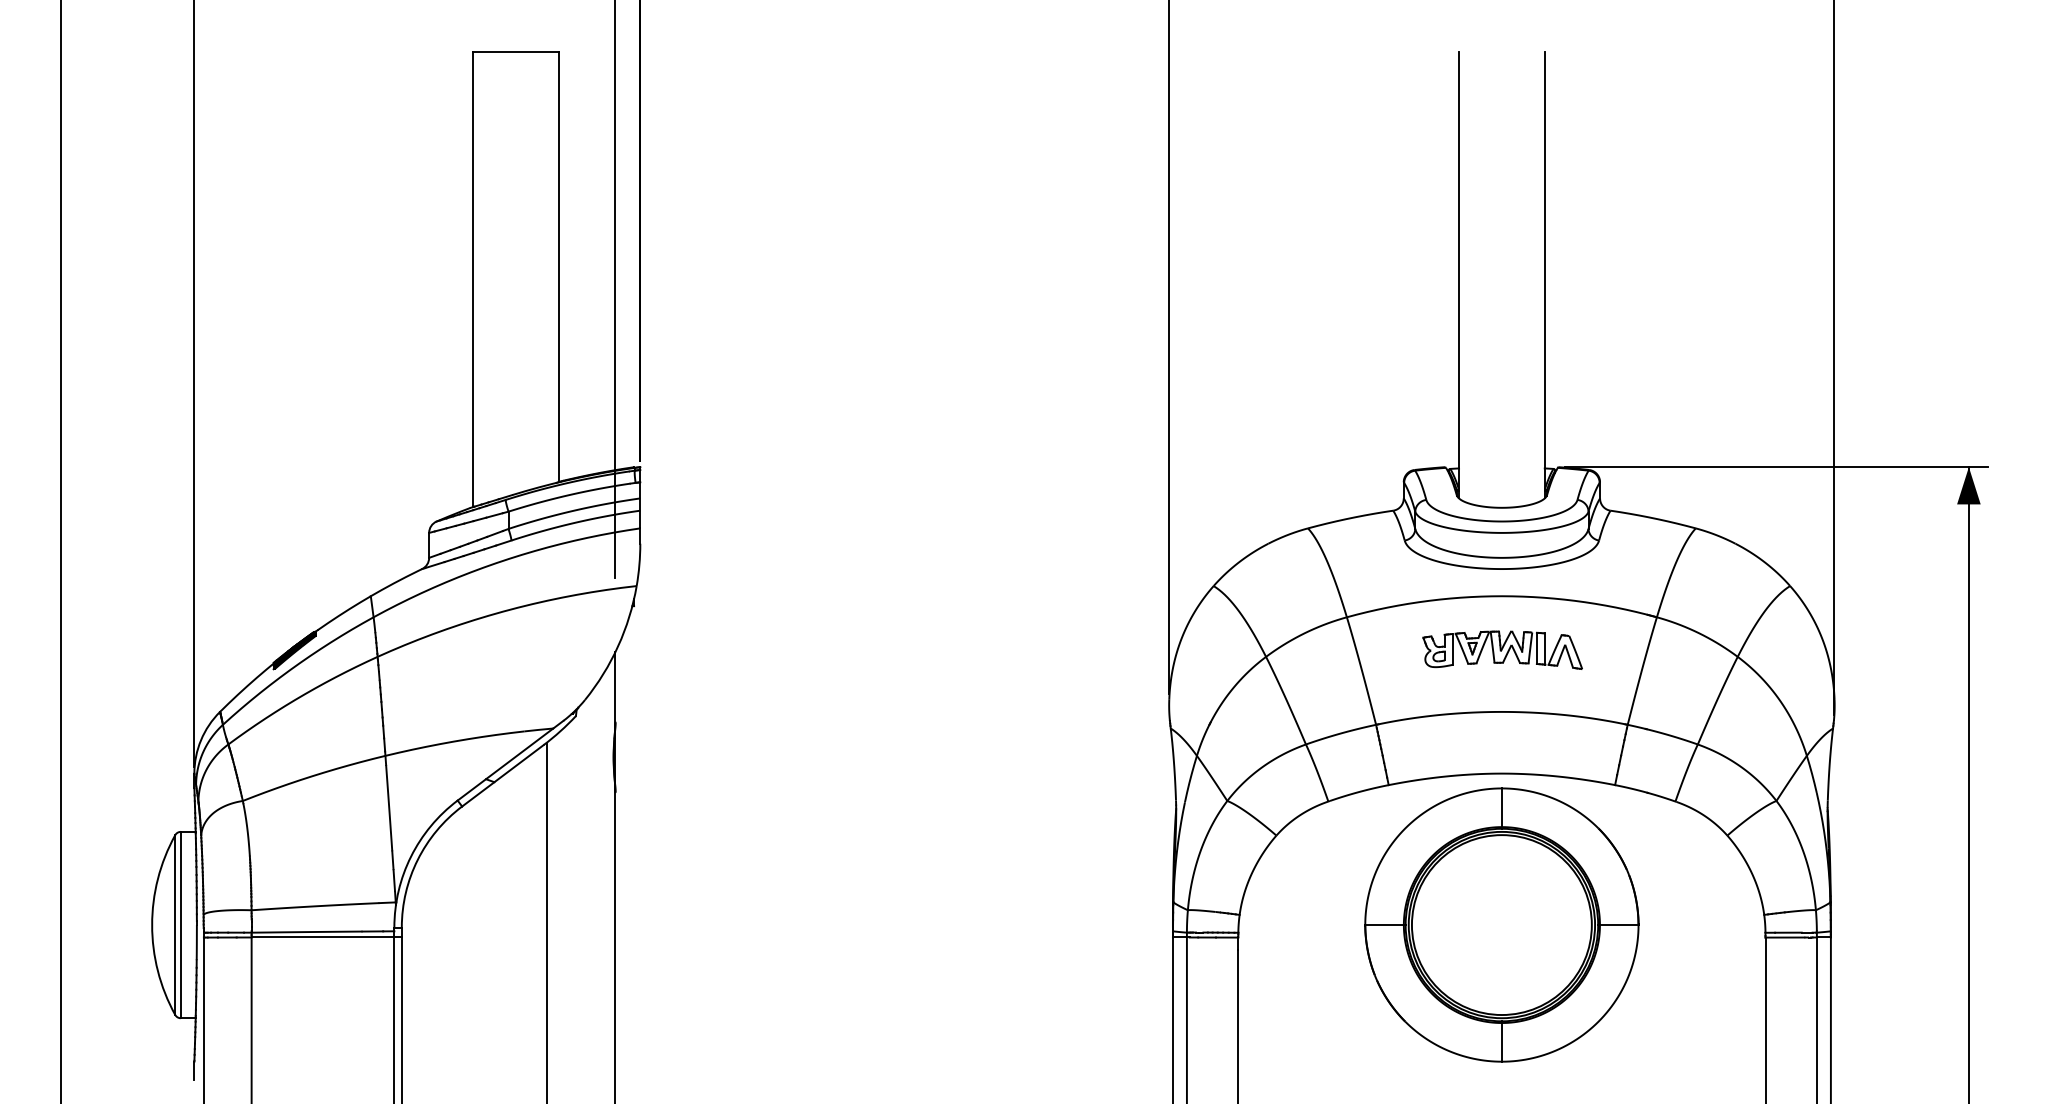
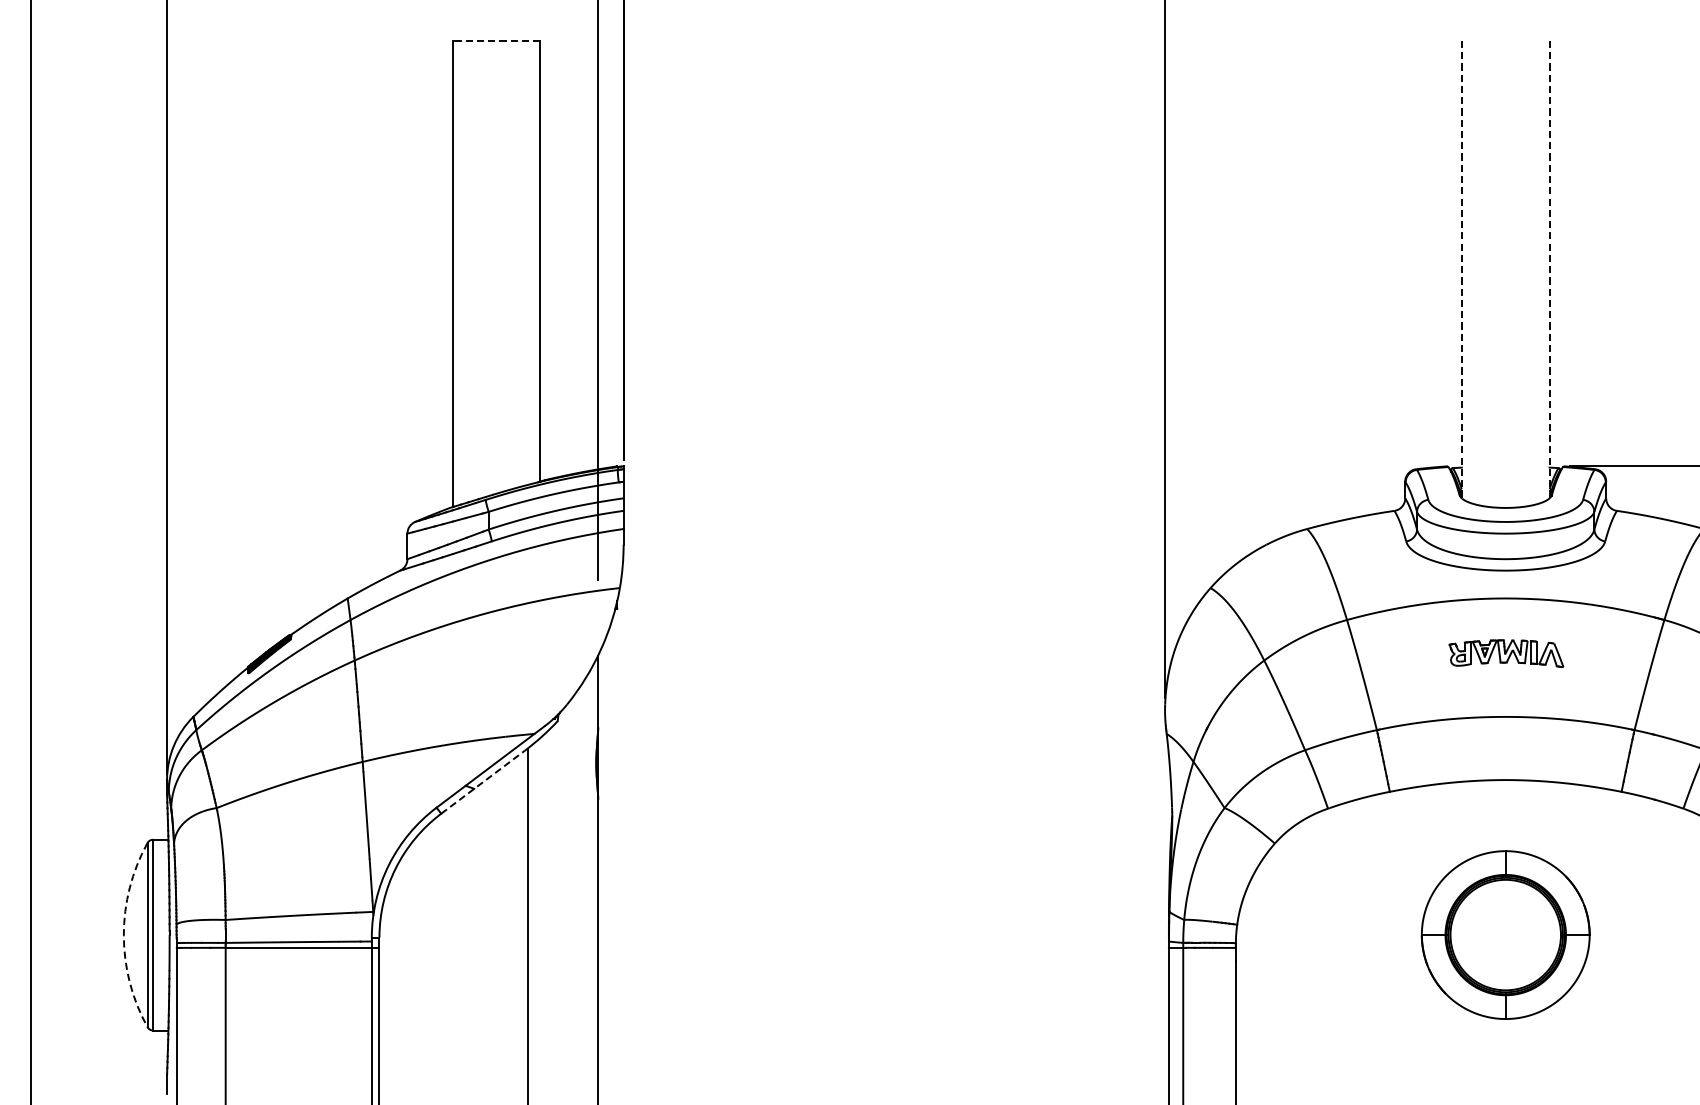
line: (516, 51) -> (496, 40), solid -> dashed
line: (1459, 275) -> (1462, 270), solid -> dashed
line: (1544, 275) -> (1549, 270), solid -> dashed
part: (1502, 649) -> (1506, 652), size x0.7
line: (503, 775) -> (483, 781), solid -> dashed
part: (1501, 924) -> (1505, 934), size x0.6
arc: (152, 925) -> (124, 935), solid -> dashed

